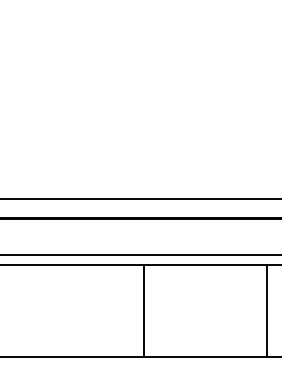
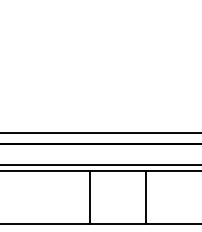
line: (144, 310) -> (90, 197), moved

